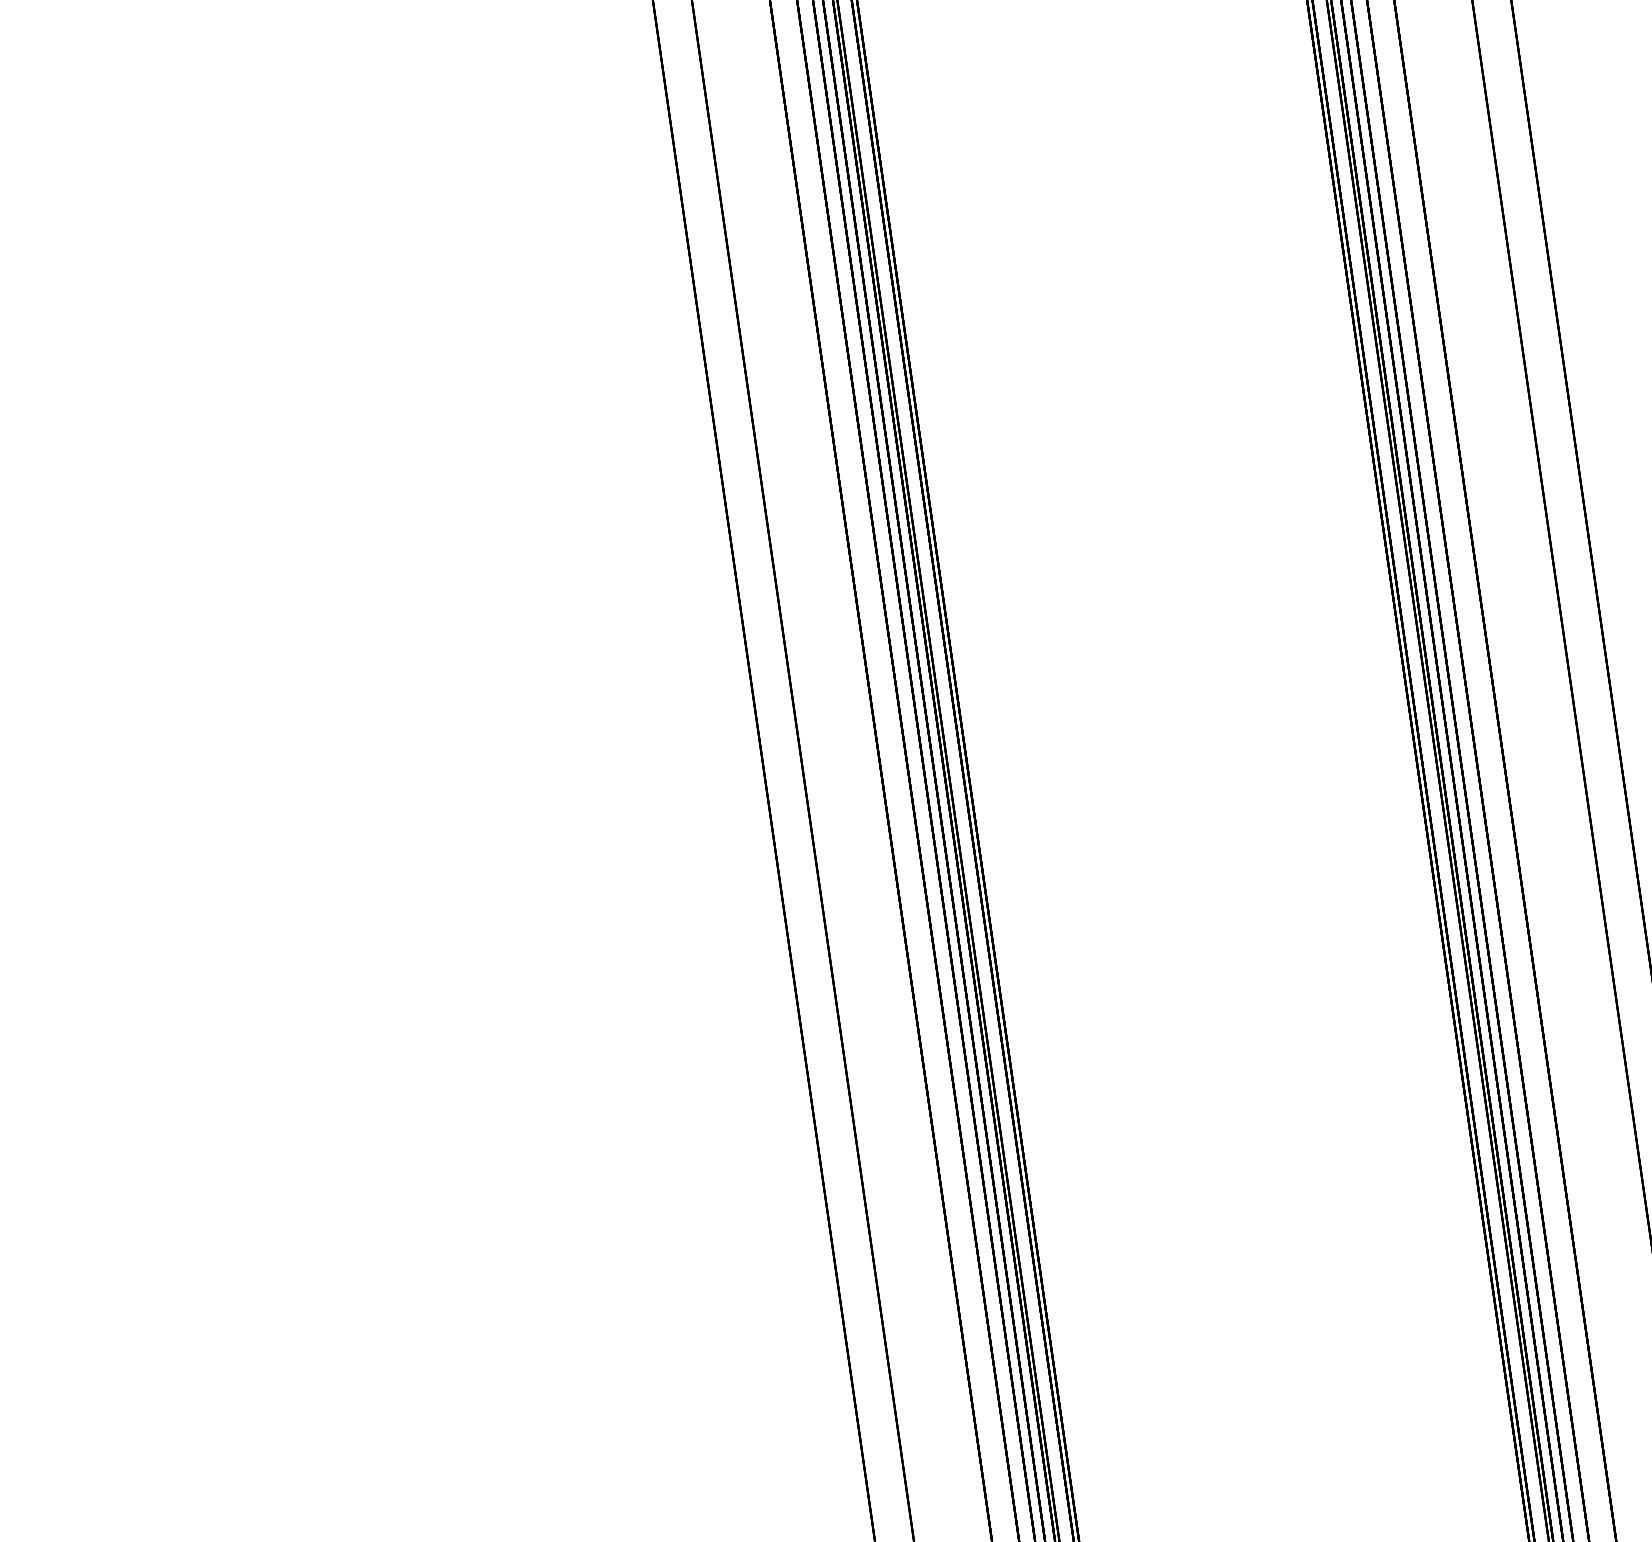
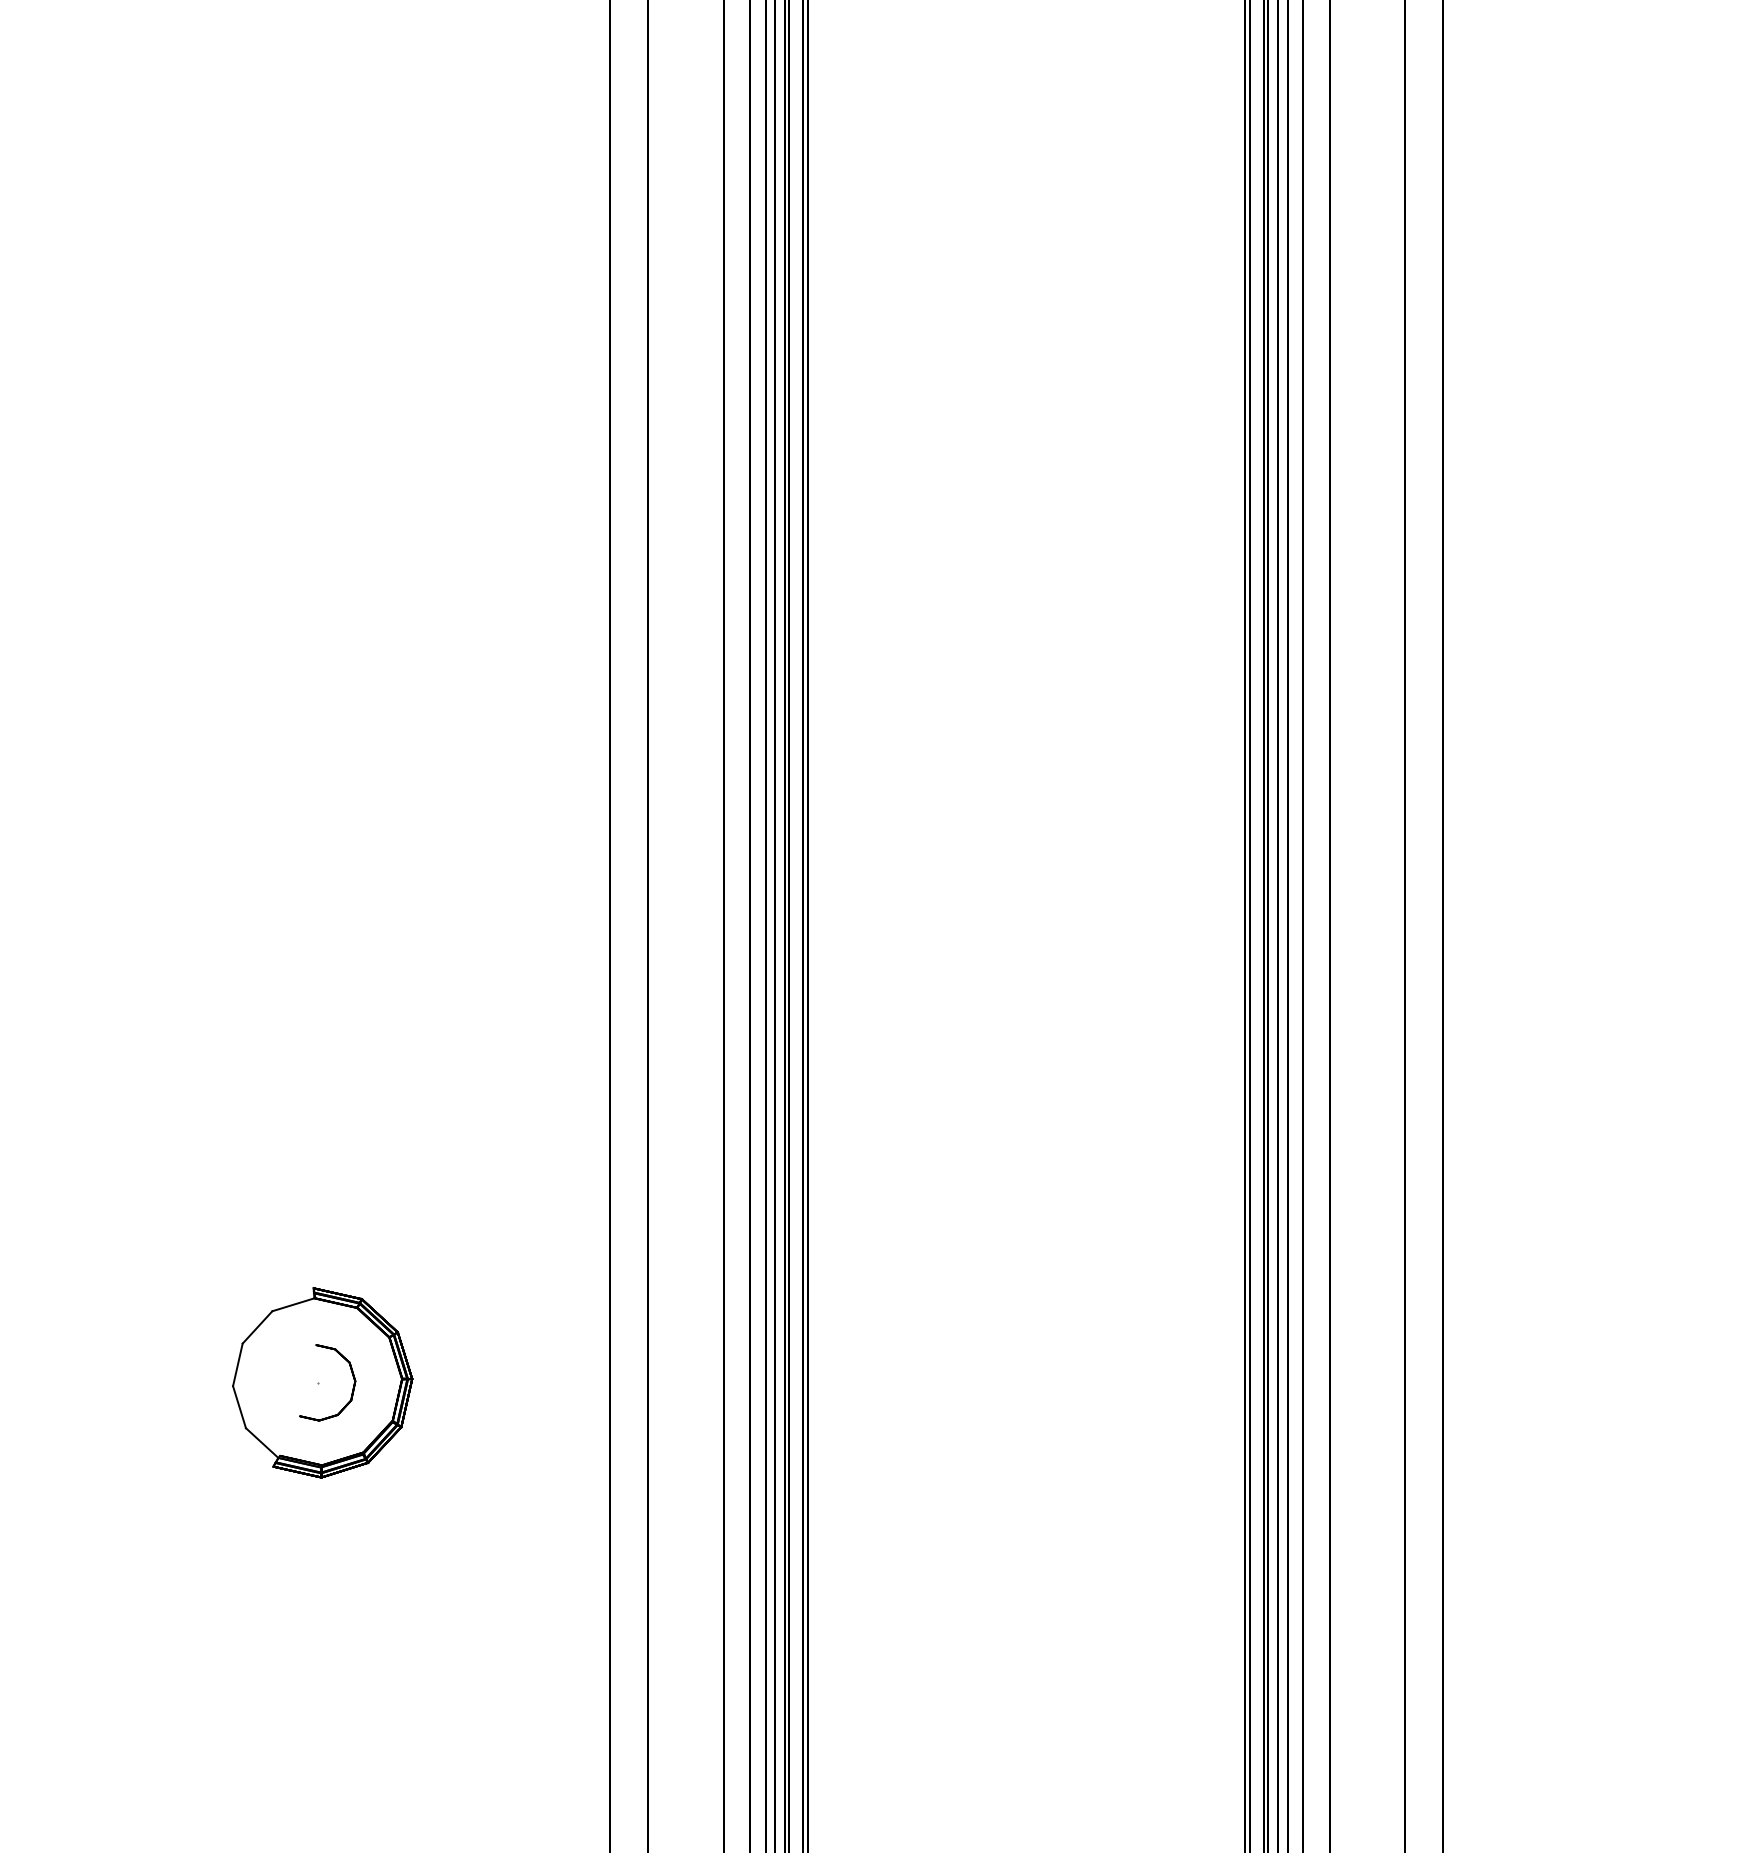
part: (540, 1277) -> (322, 1382), added

